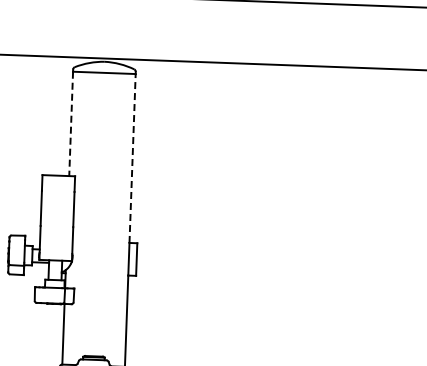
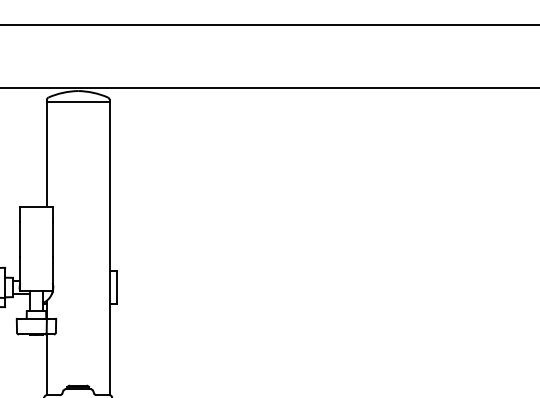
line: (70, 124) -> (46, 154), dashed -> solid
line: (132, 158) -> (109, 186), dashed -> solid

